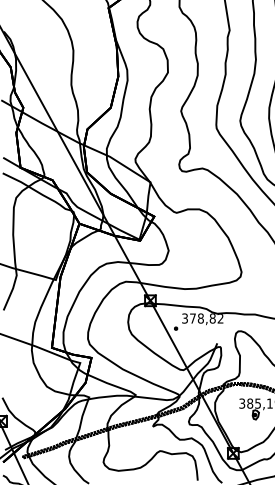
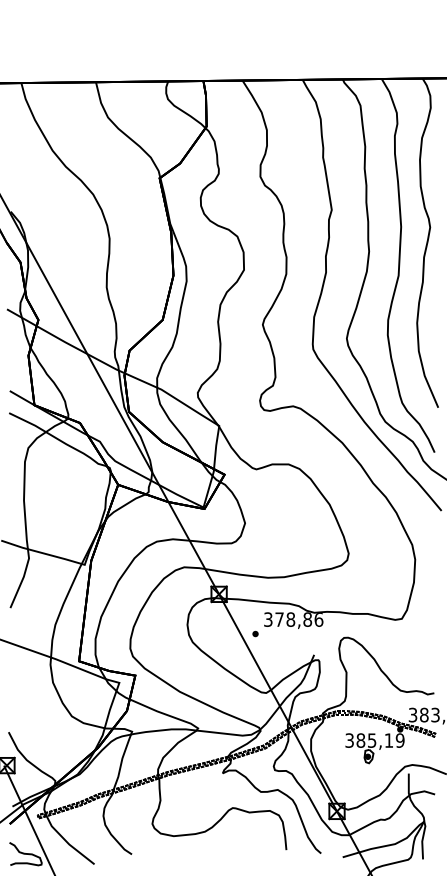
text: (220, 318) -> (318, 619), 378,82 -> 378,86

